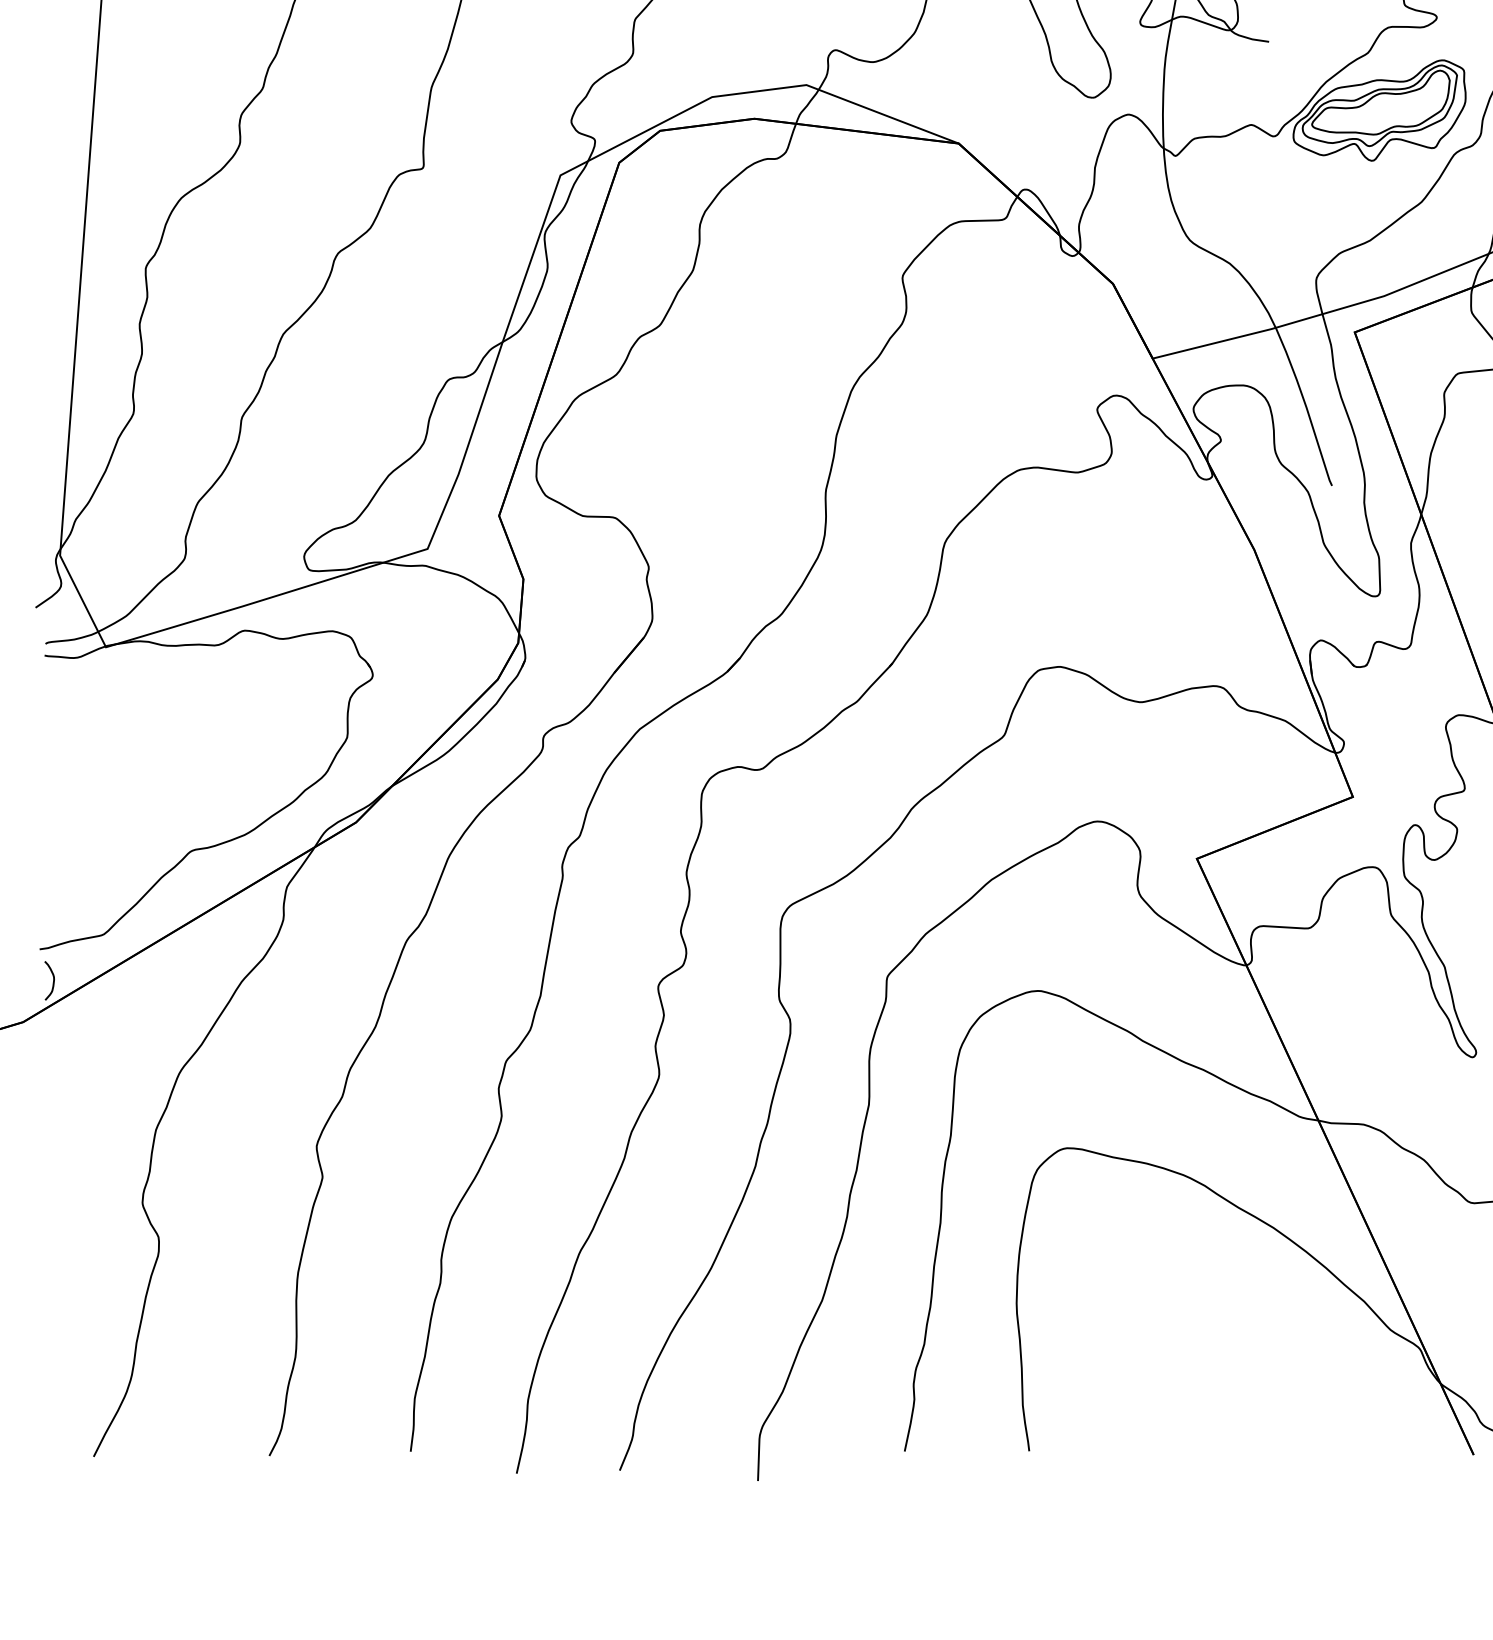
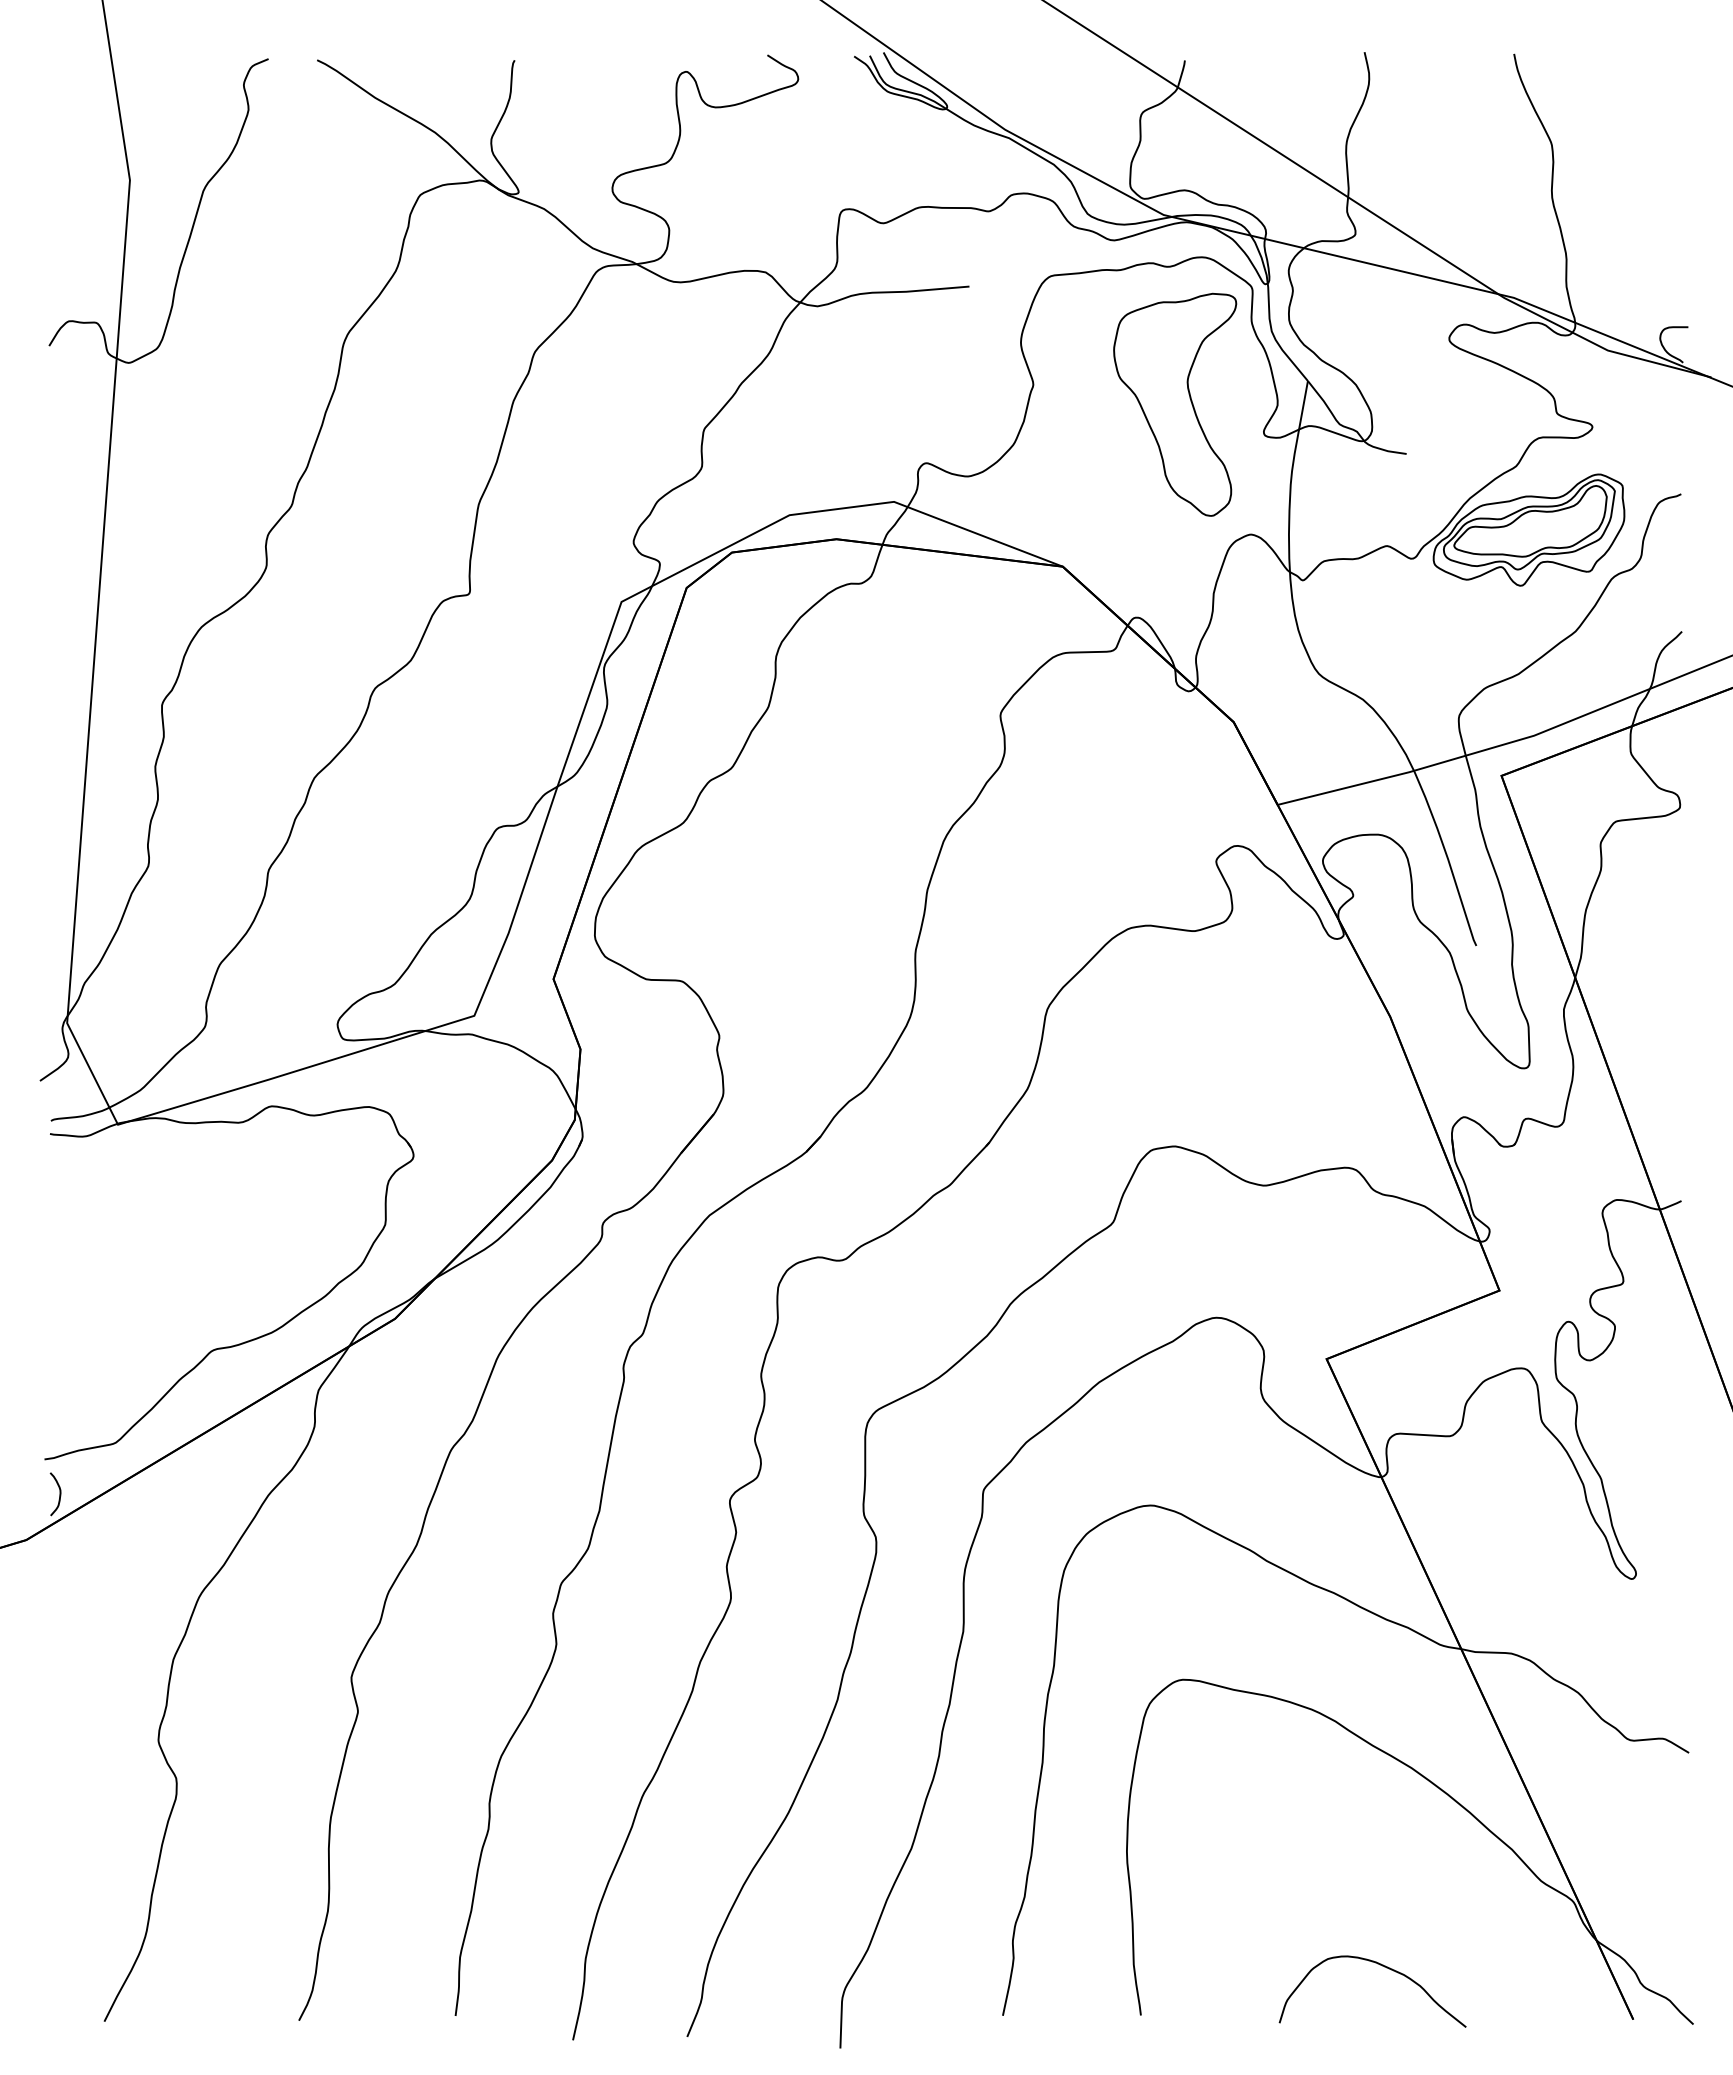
curve: (1249, 1407) -> (1384, 1967), added

